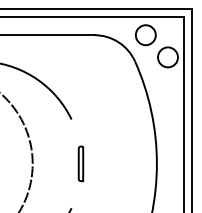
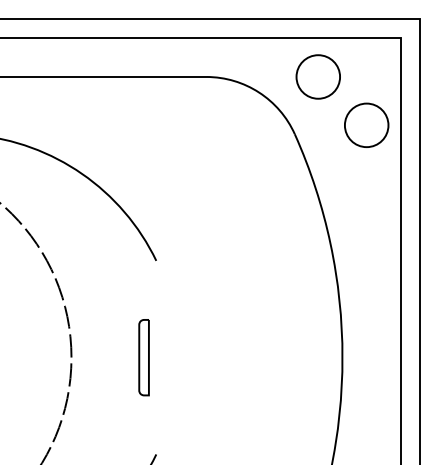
part: (80, 163) -> (143, 356), moved

